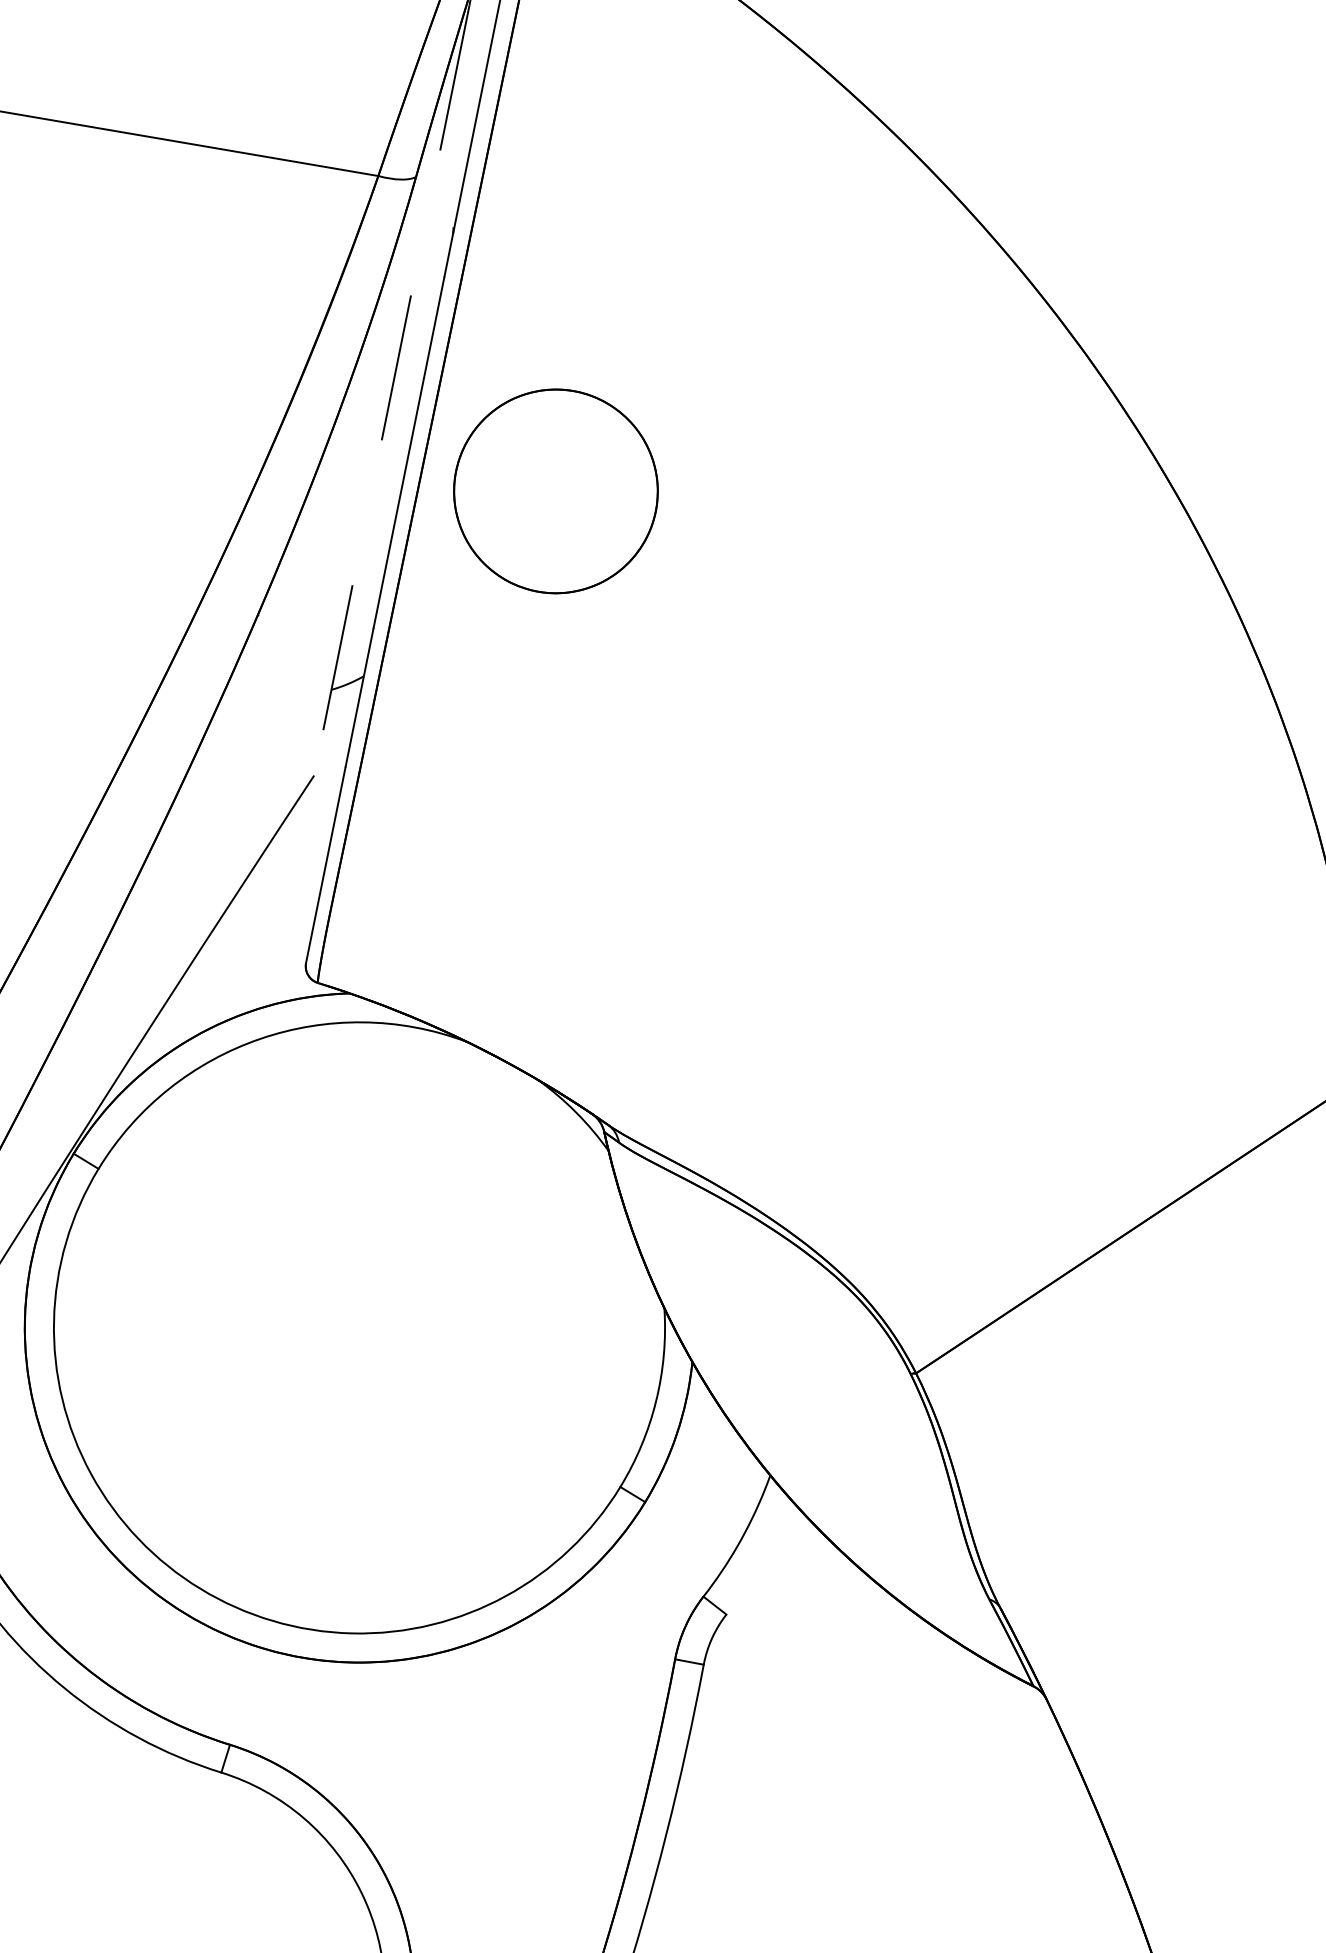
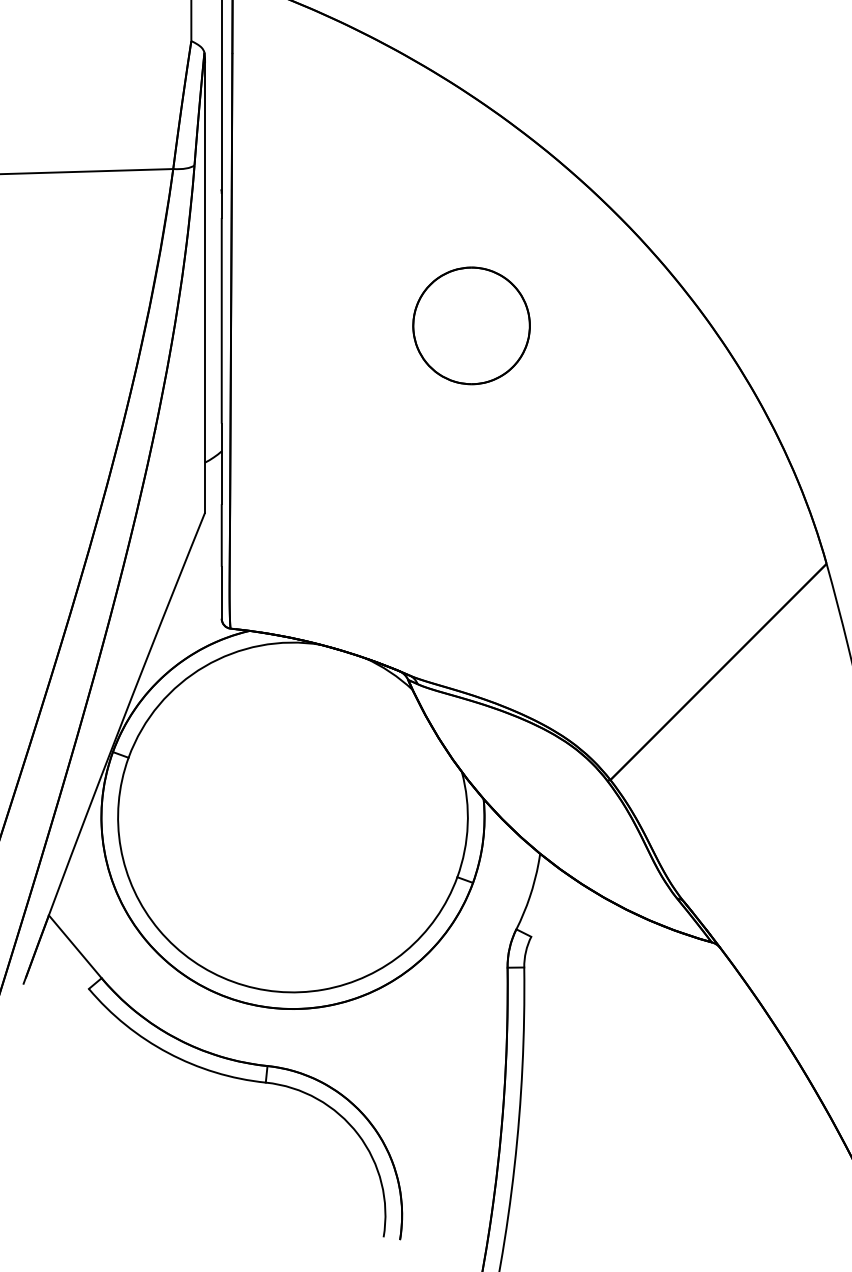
line: (392, 390) -> (205, 287), dashed -> solid
part: (555, 490) -> (471, 325), moved

